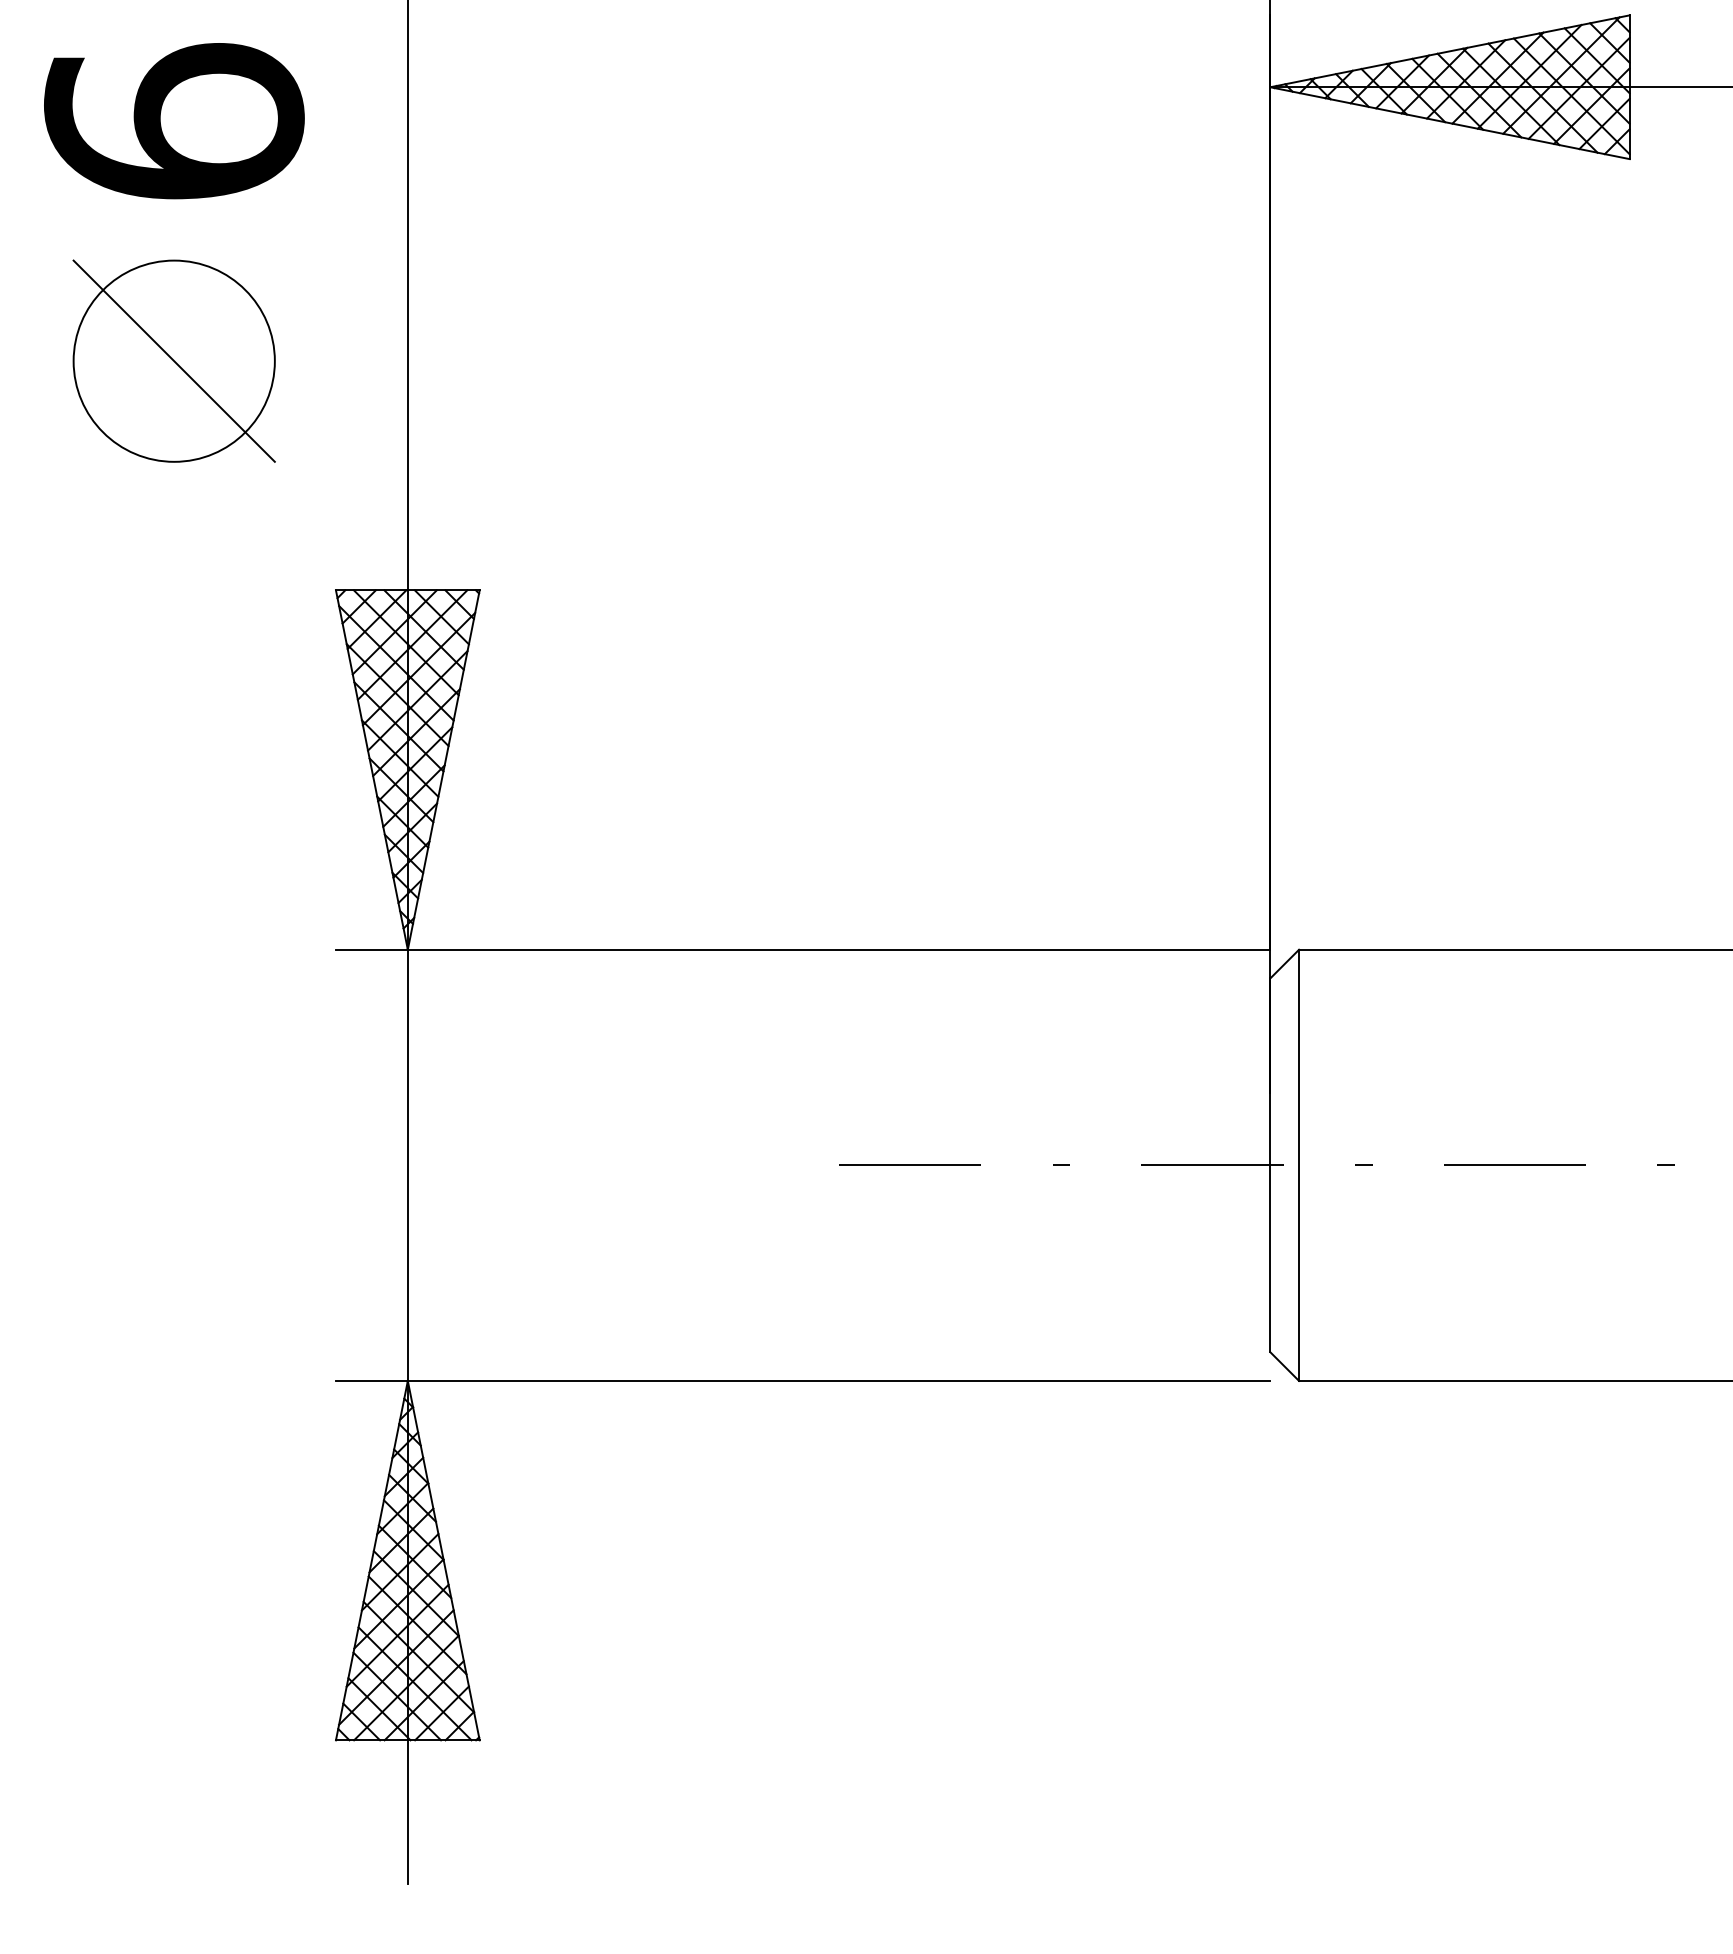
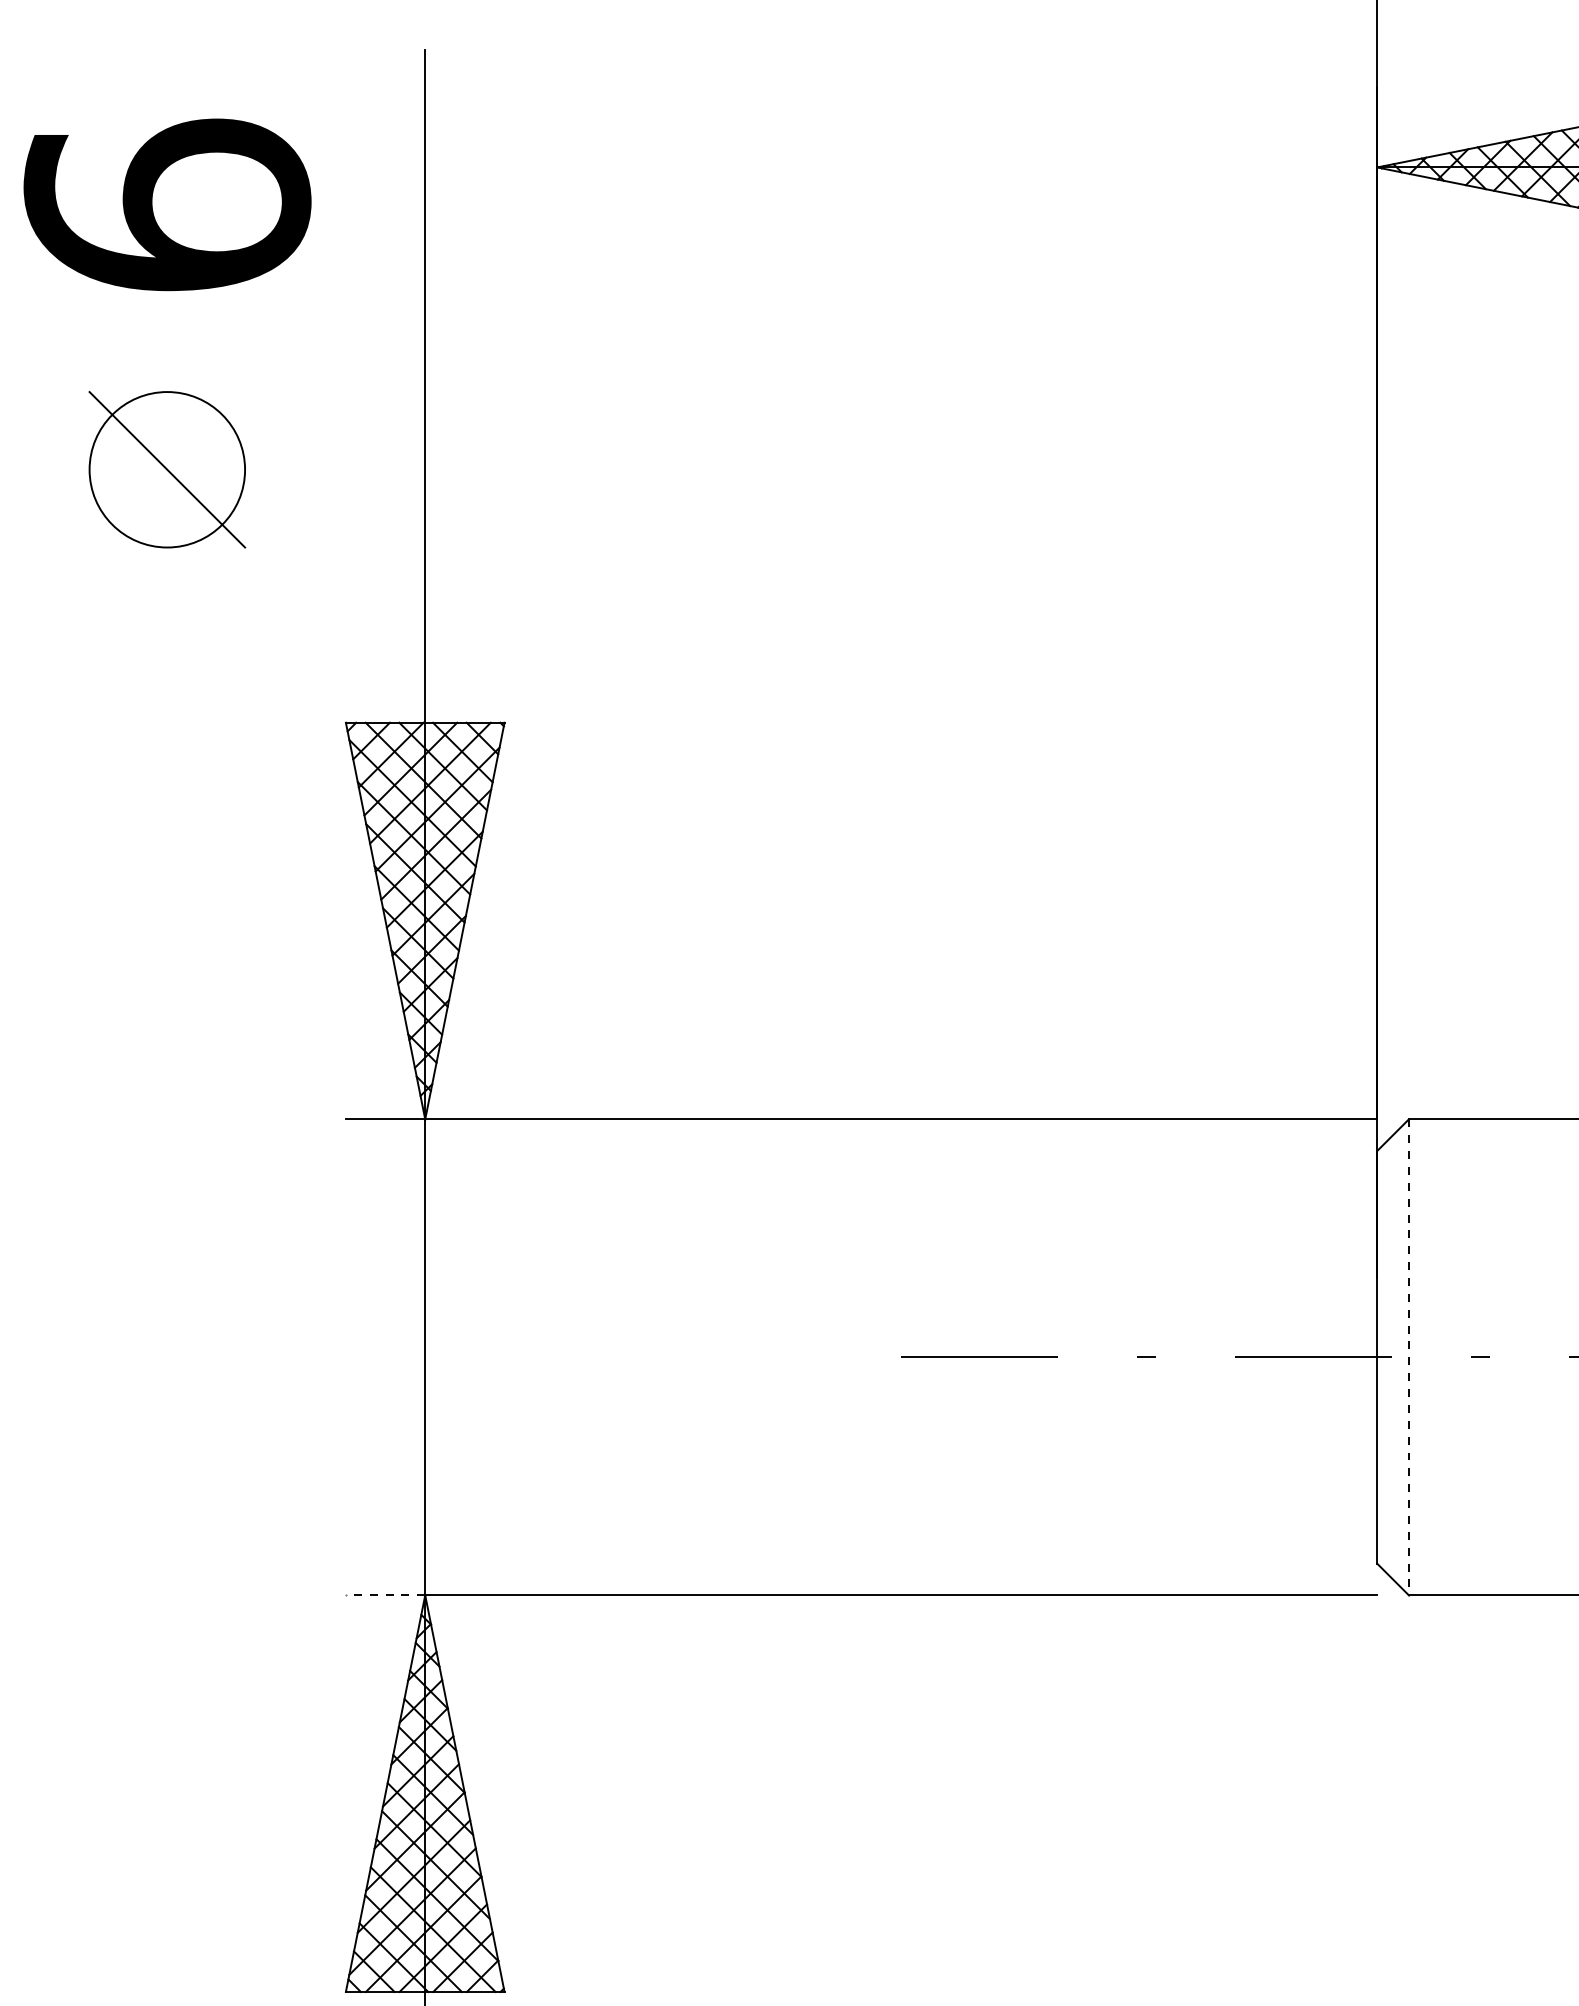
part: (173, 360) -> (166, 469), size x0.7
line: (1299, 1165) -> (1409, 1357), solid -> dashed
line: (371, 1380) -> (385, 1594), solid -> dashed

